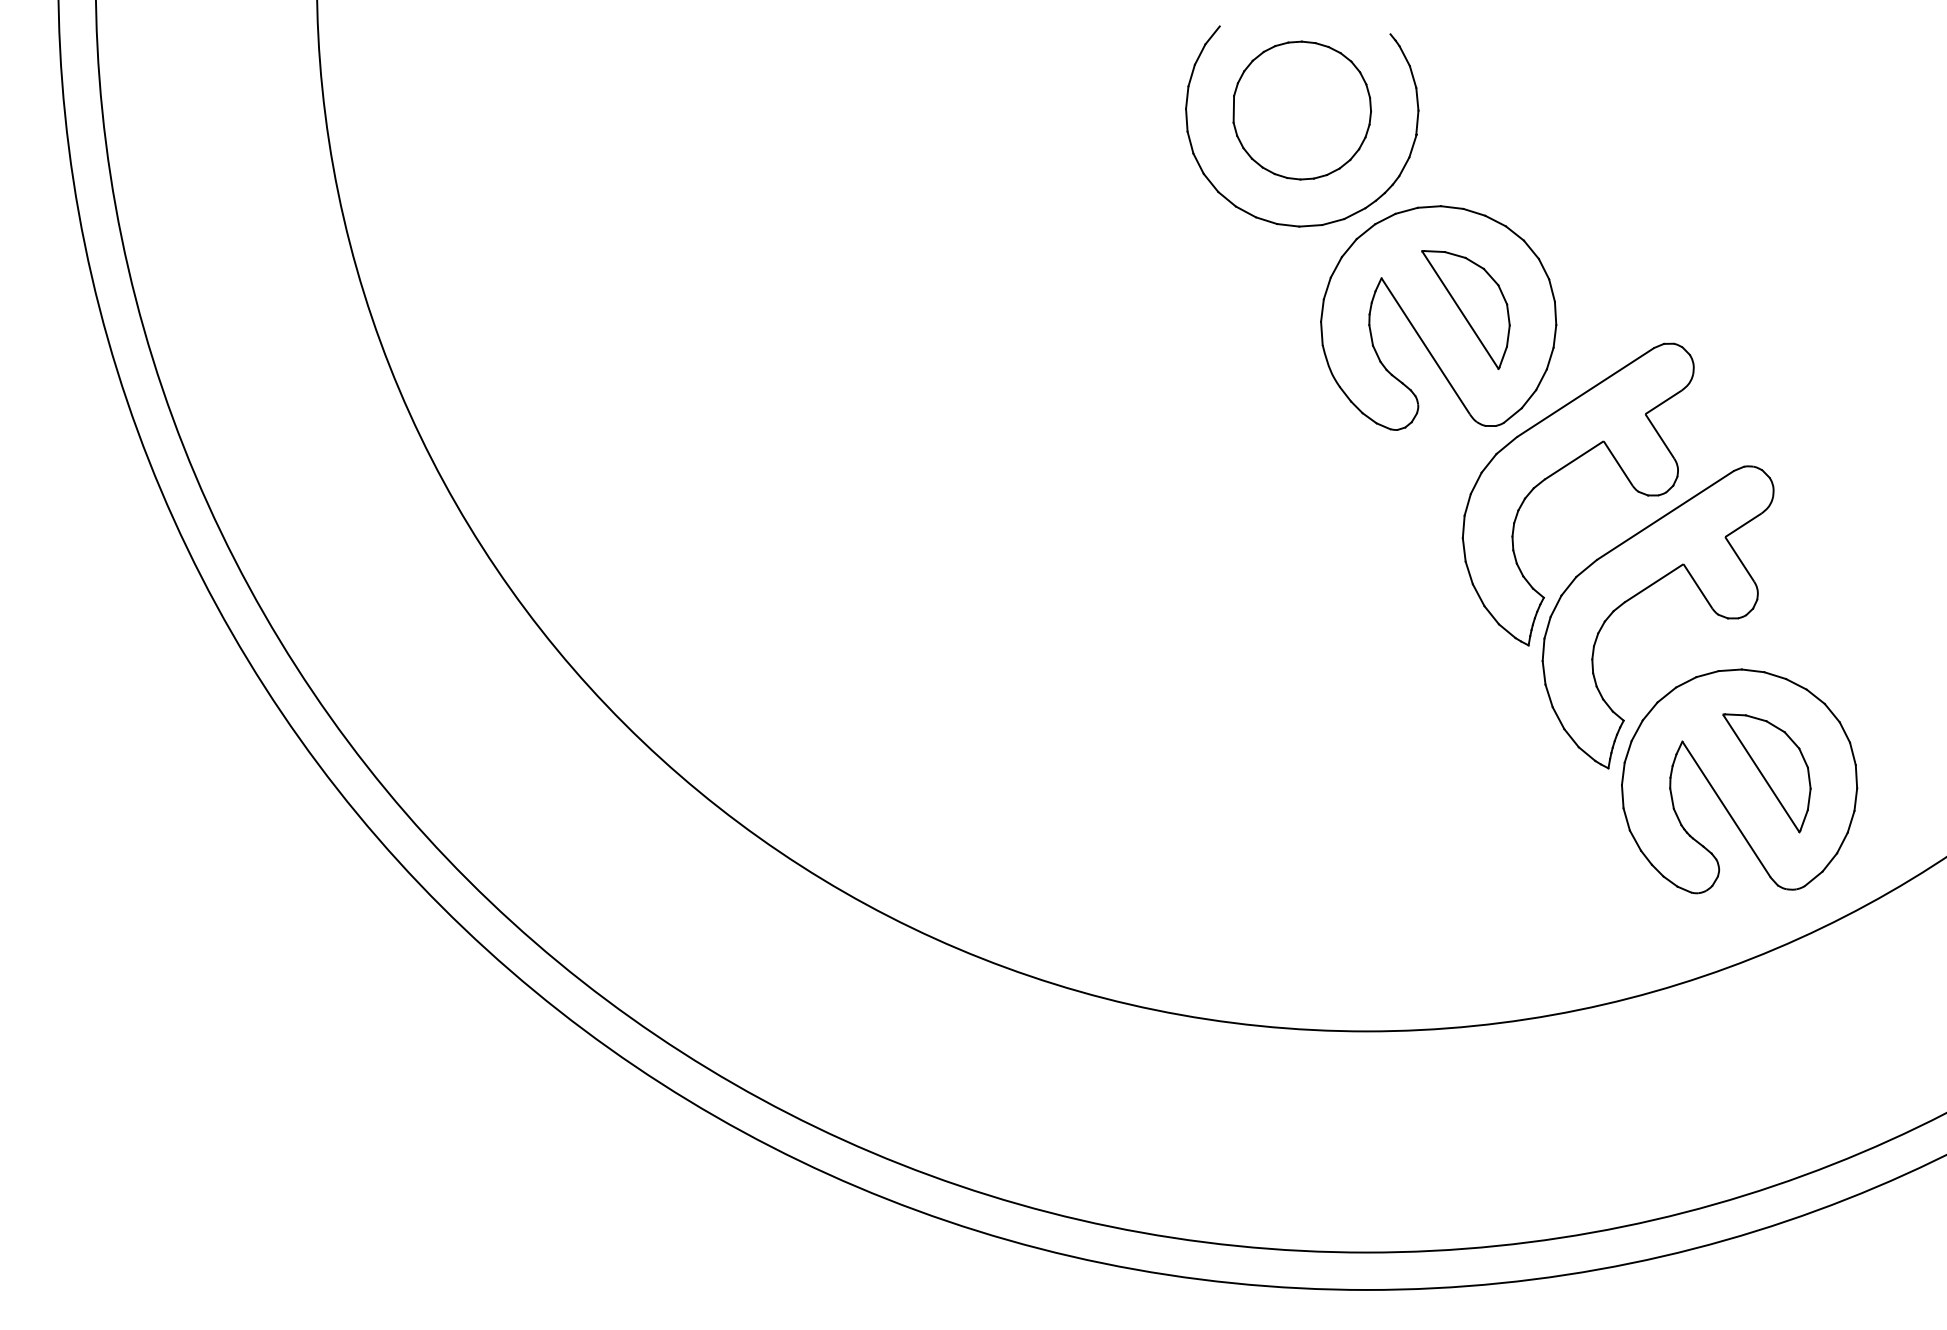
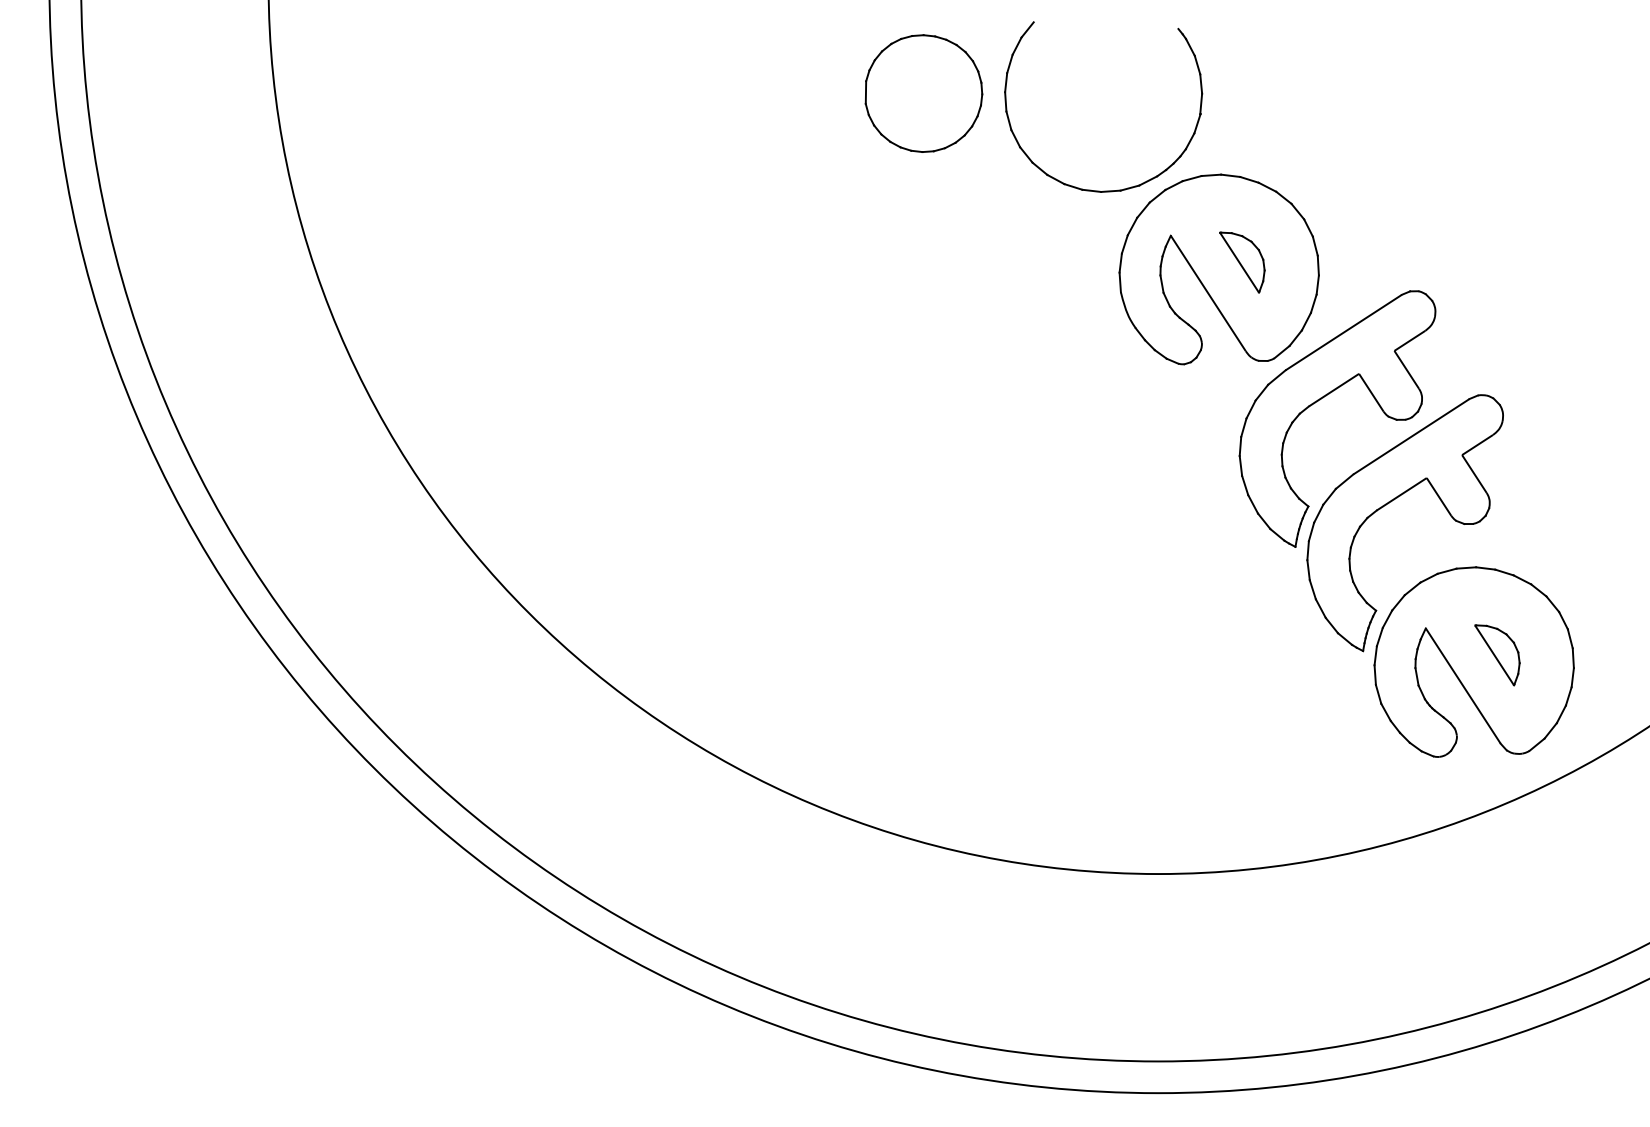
part: (1301, 110) -> (923, 93), moved
part: (1465, 309) -> (1241, 262), size x0.6
part: (1766, 773) -> (1497, 655), size x0.6

